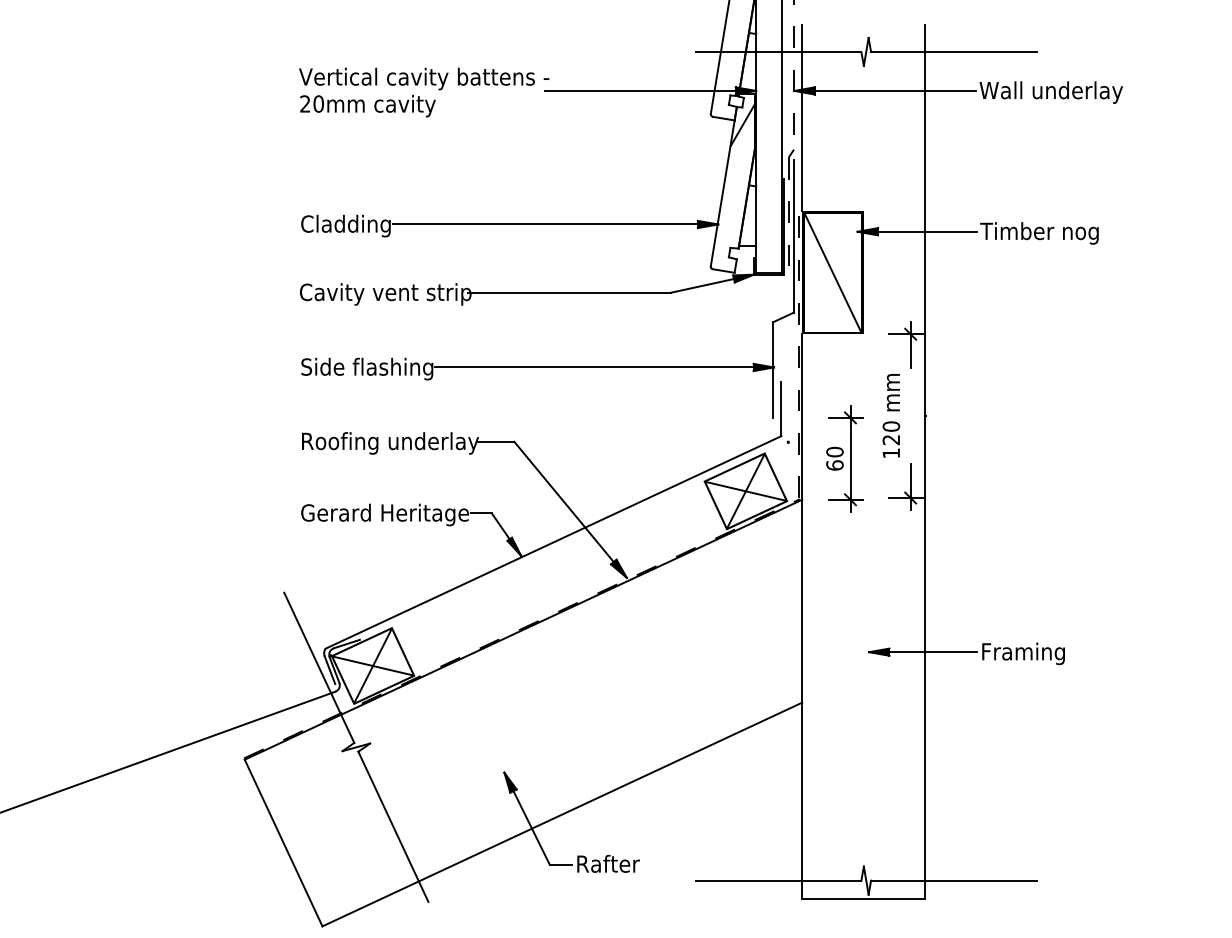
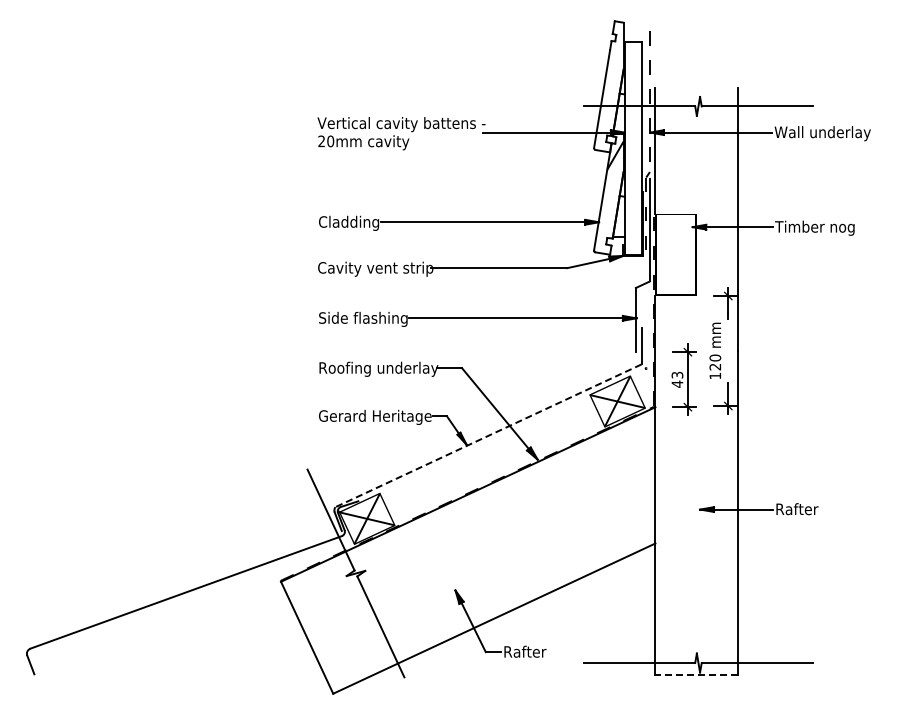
line: (832, 272) -> (675, 254), removed
text: (835, 458) -> (677, 379), 60 -> 43
line: (553, 541) -> (488, 435), solid -> dashed
text: (1024, 653) -> (804, 510), Framing -> Rafter
line: (863, 899) -> (696, 675), solid -> dashed

